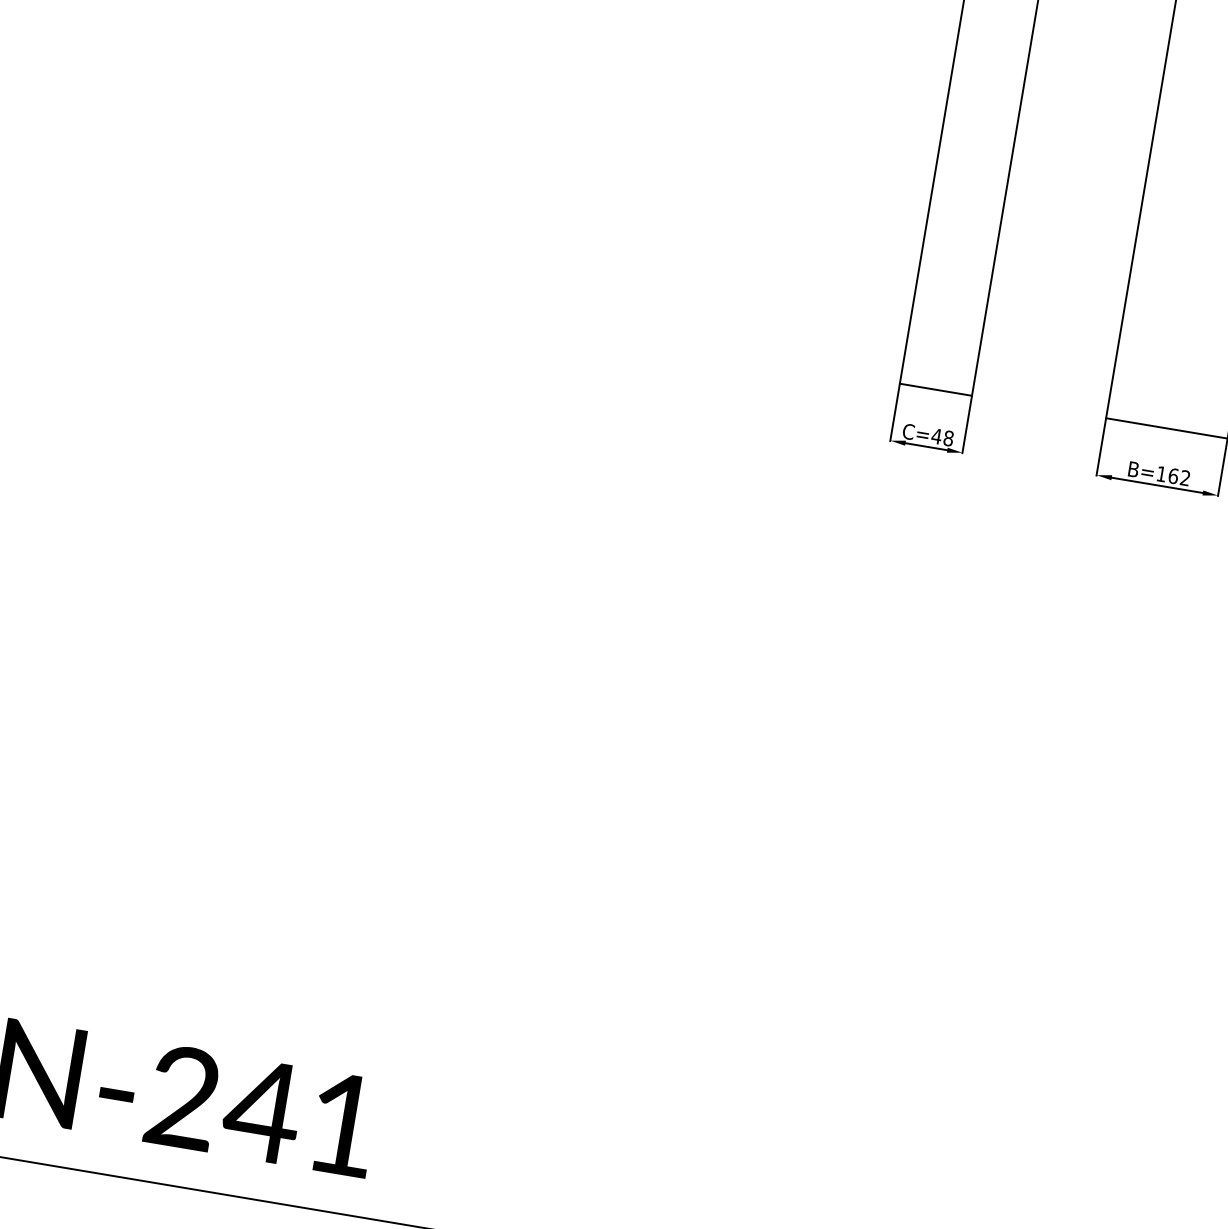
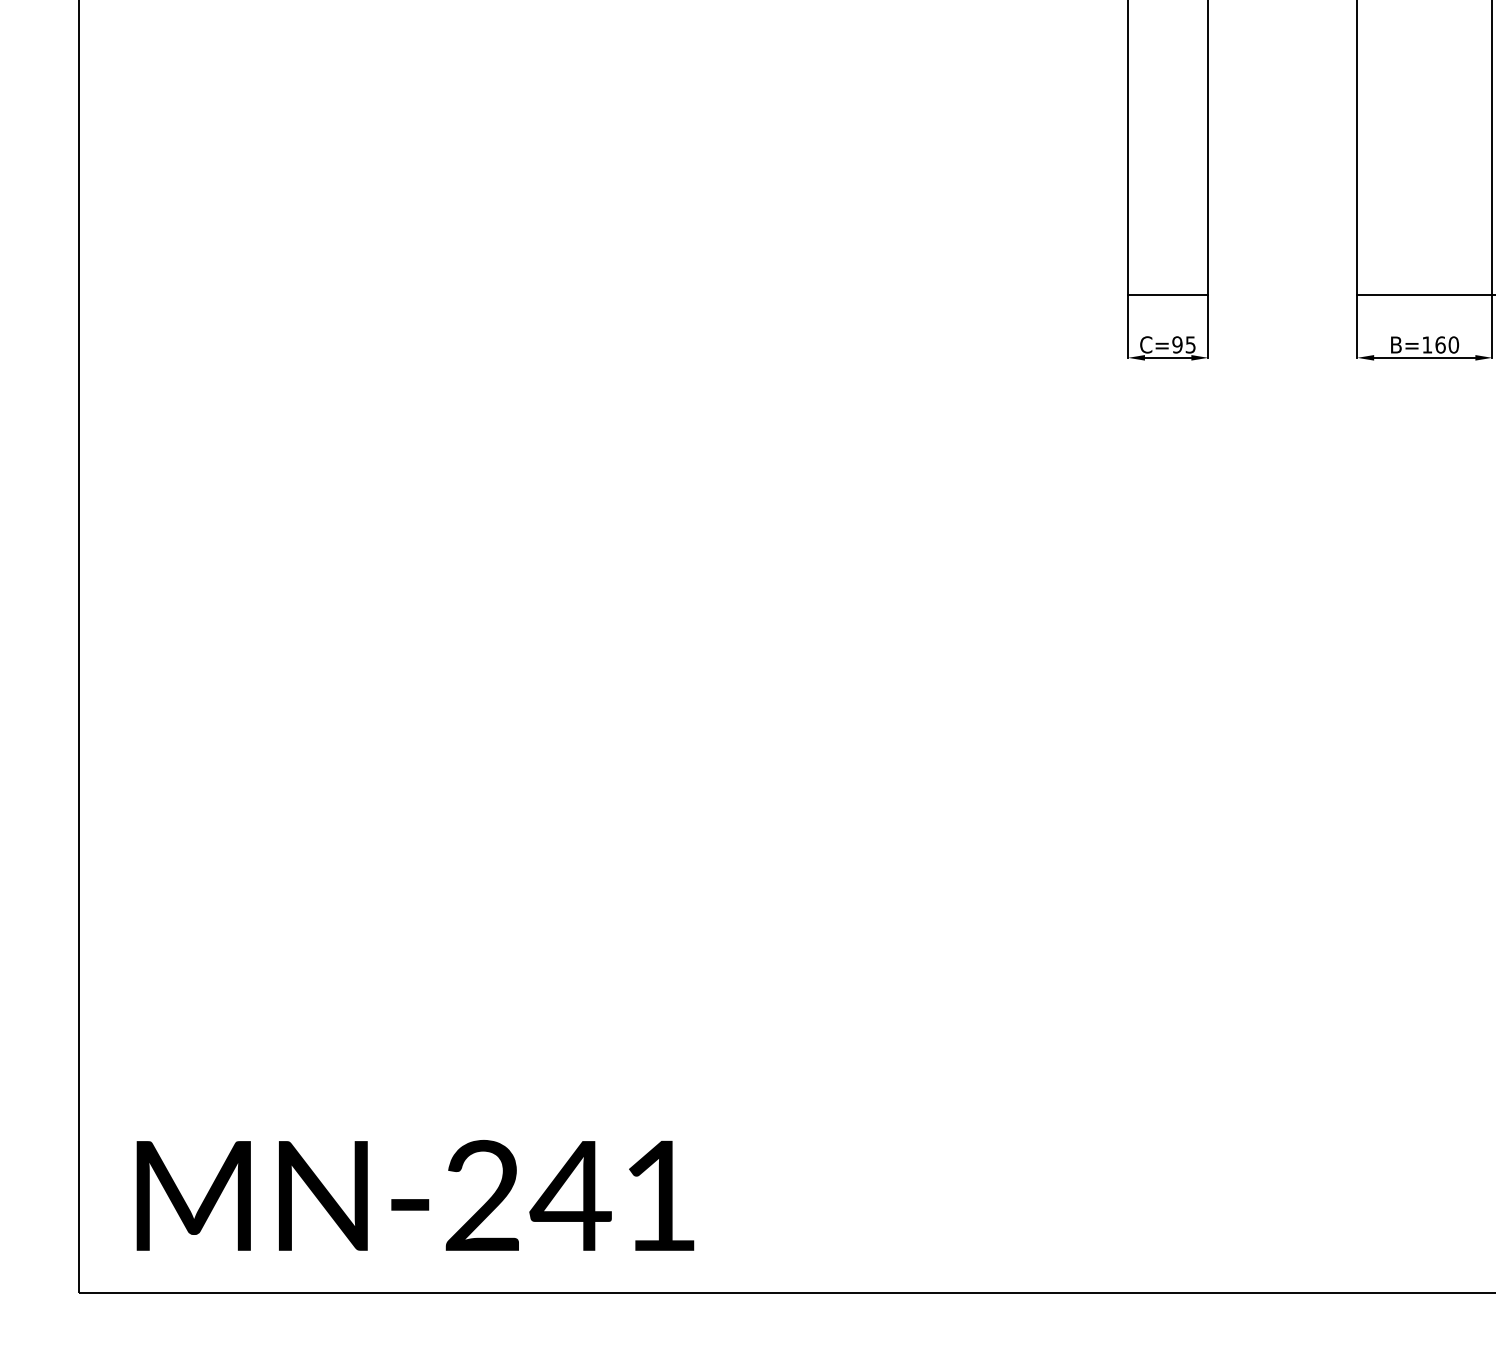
text: (942, 437) -> (1183, 344), C=48 -> C=95
text: (1185, 477) -> (1453, 344), B=162 -> B=160

